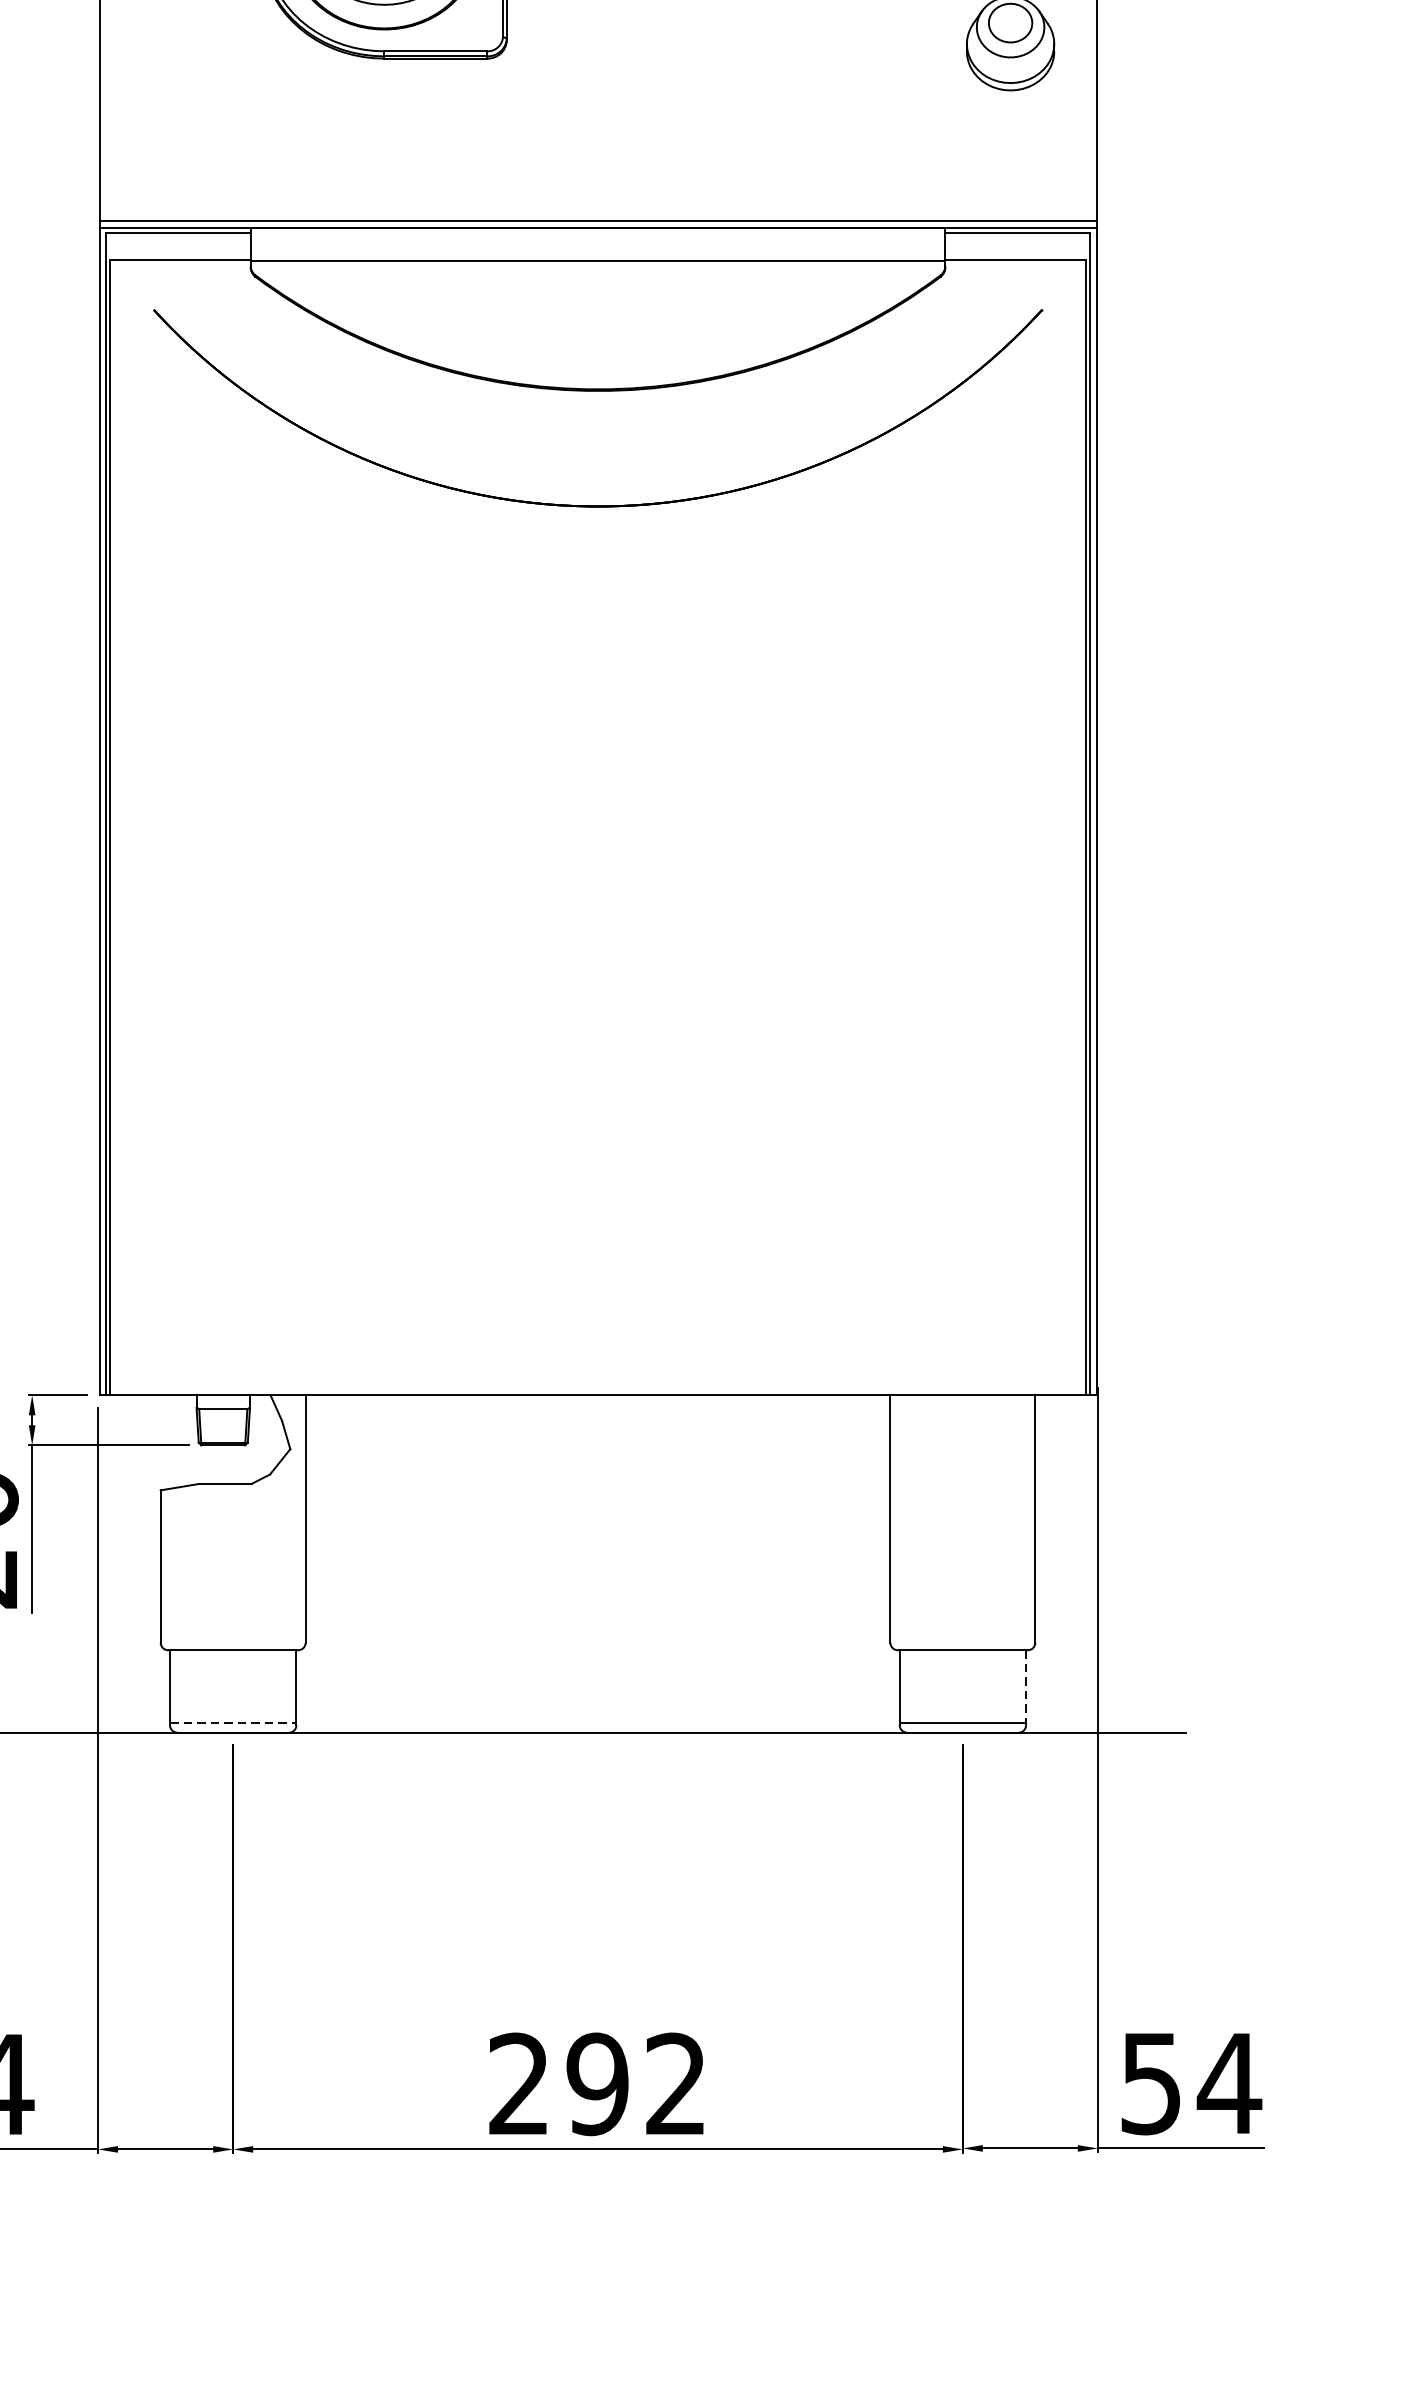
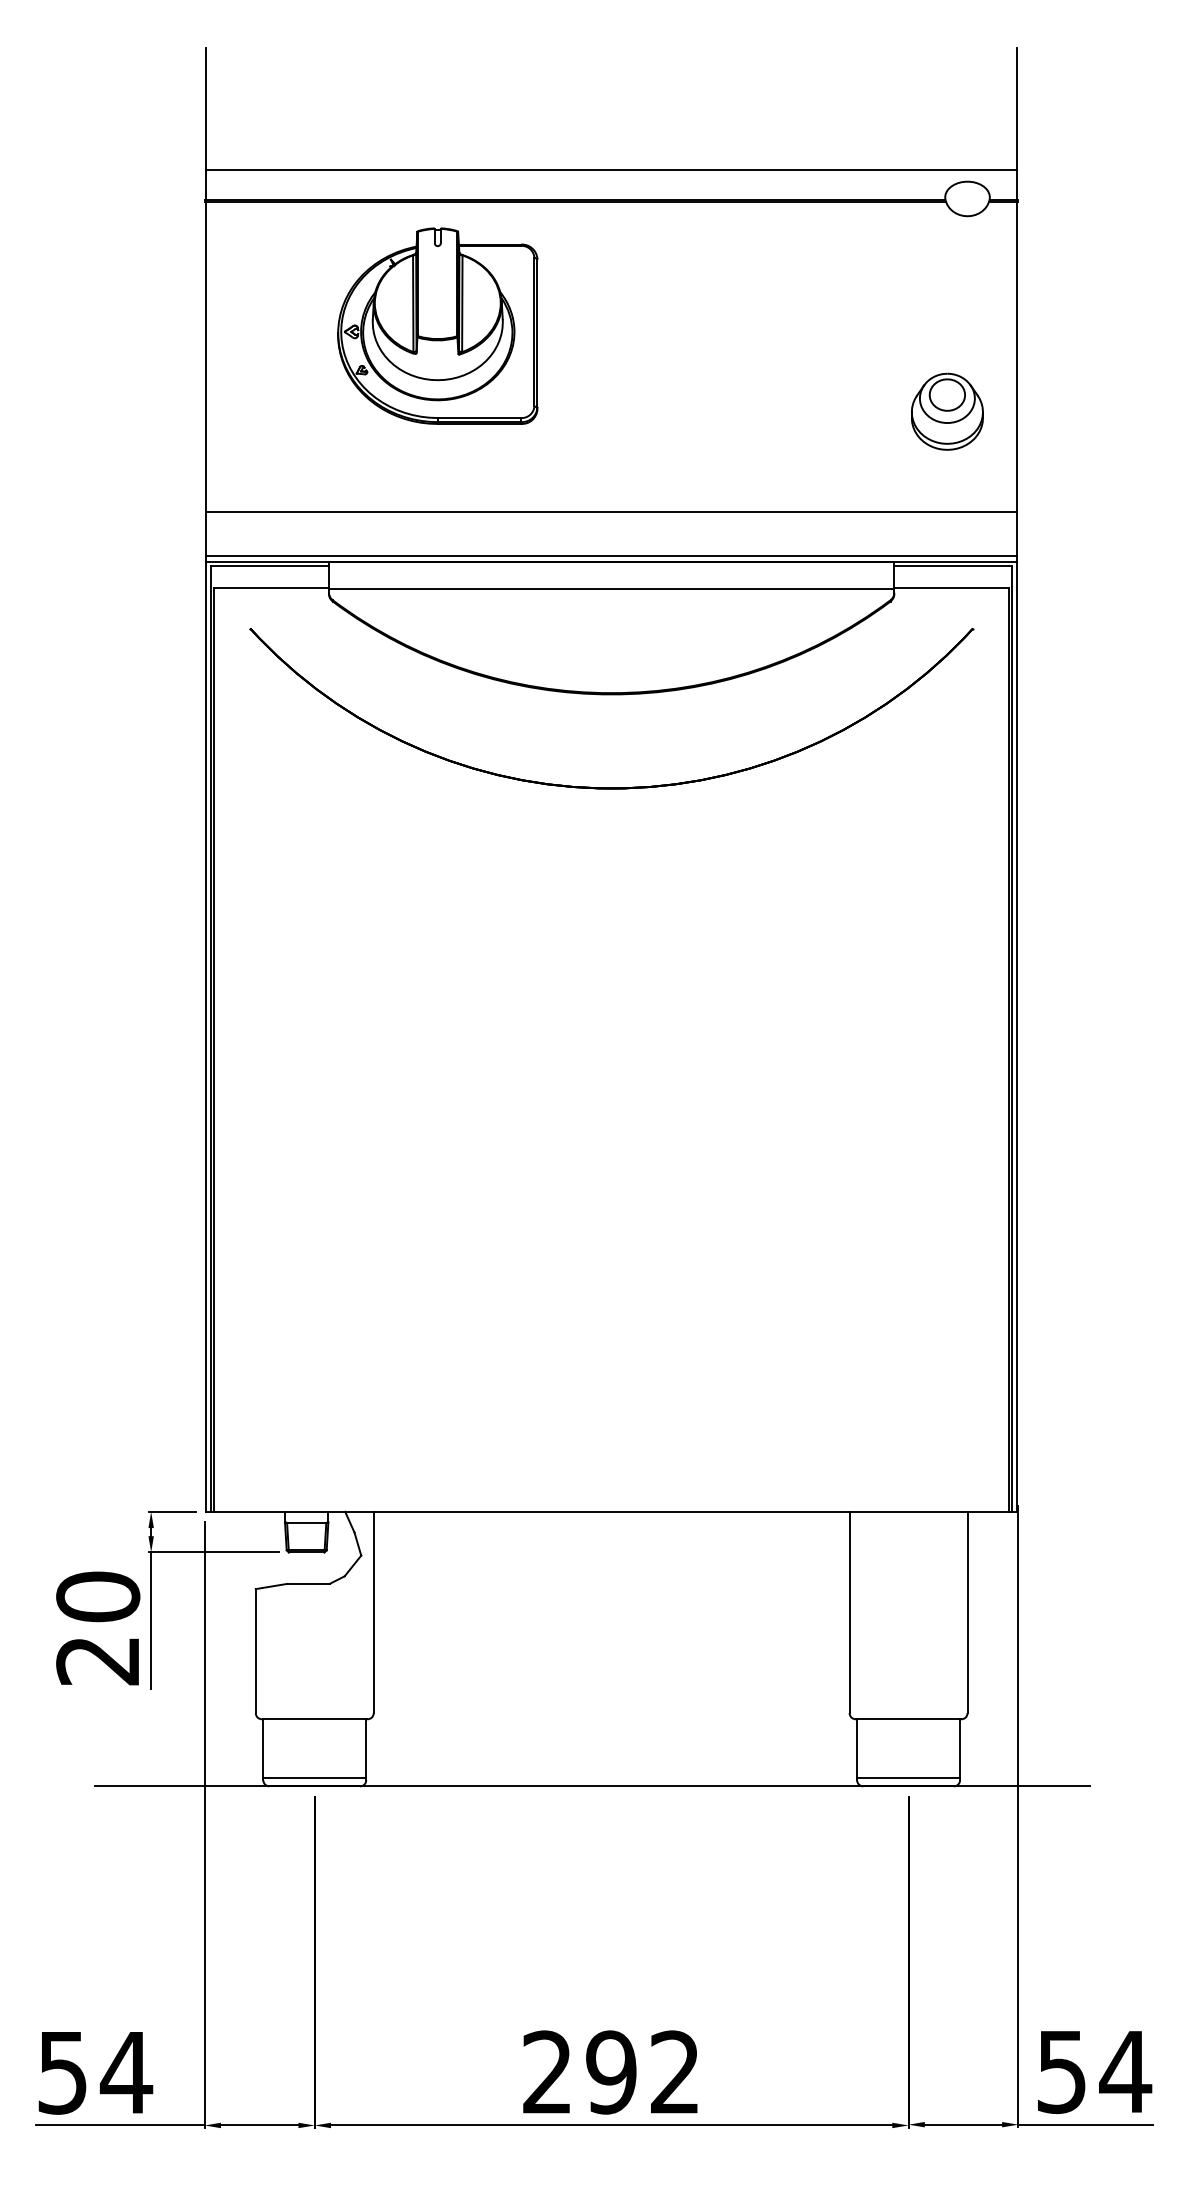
line: (599, 166) -> (612, 511), added
line: (1026, 1688) -> (960, 1750), dashed -> solid
line: (234, 1723) -> (315, 1778), dashed -> solid

